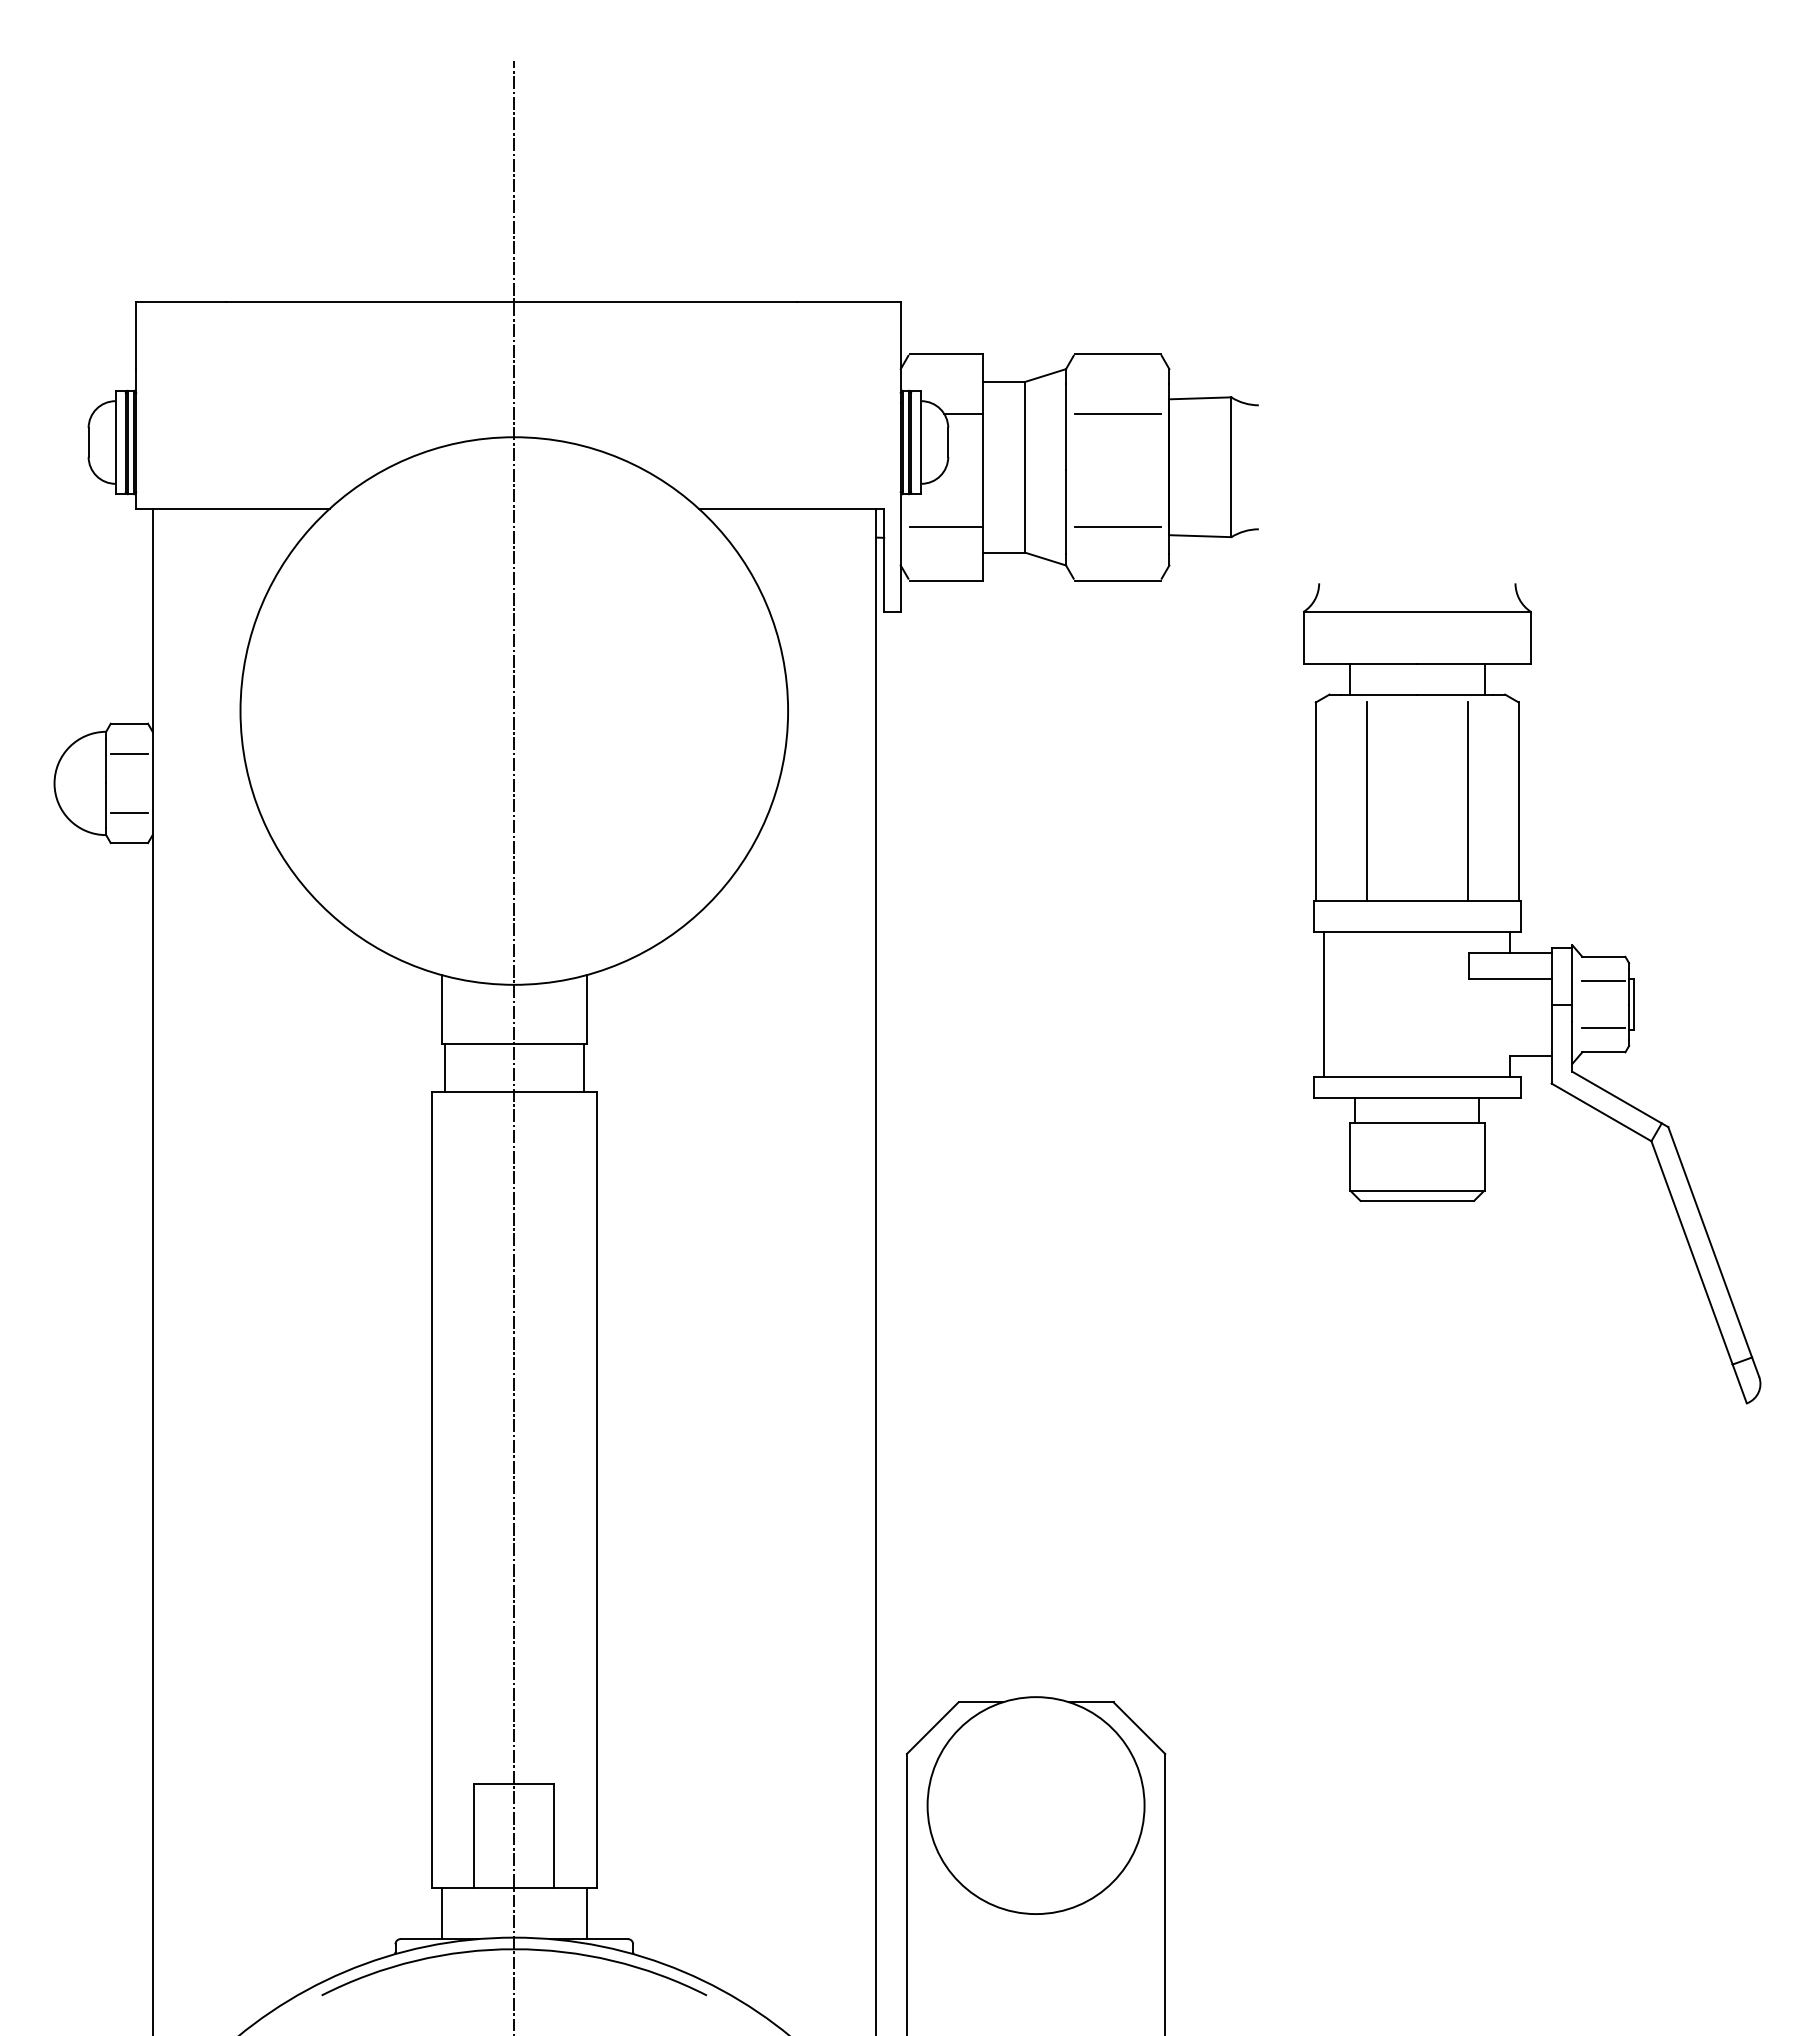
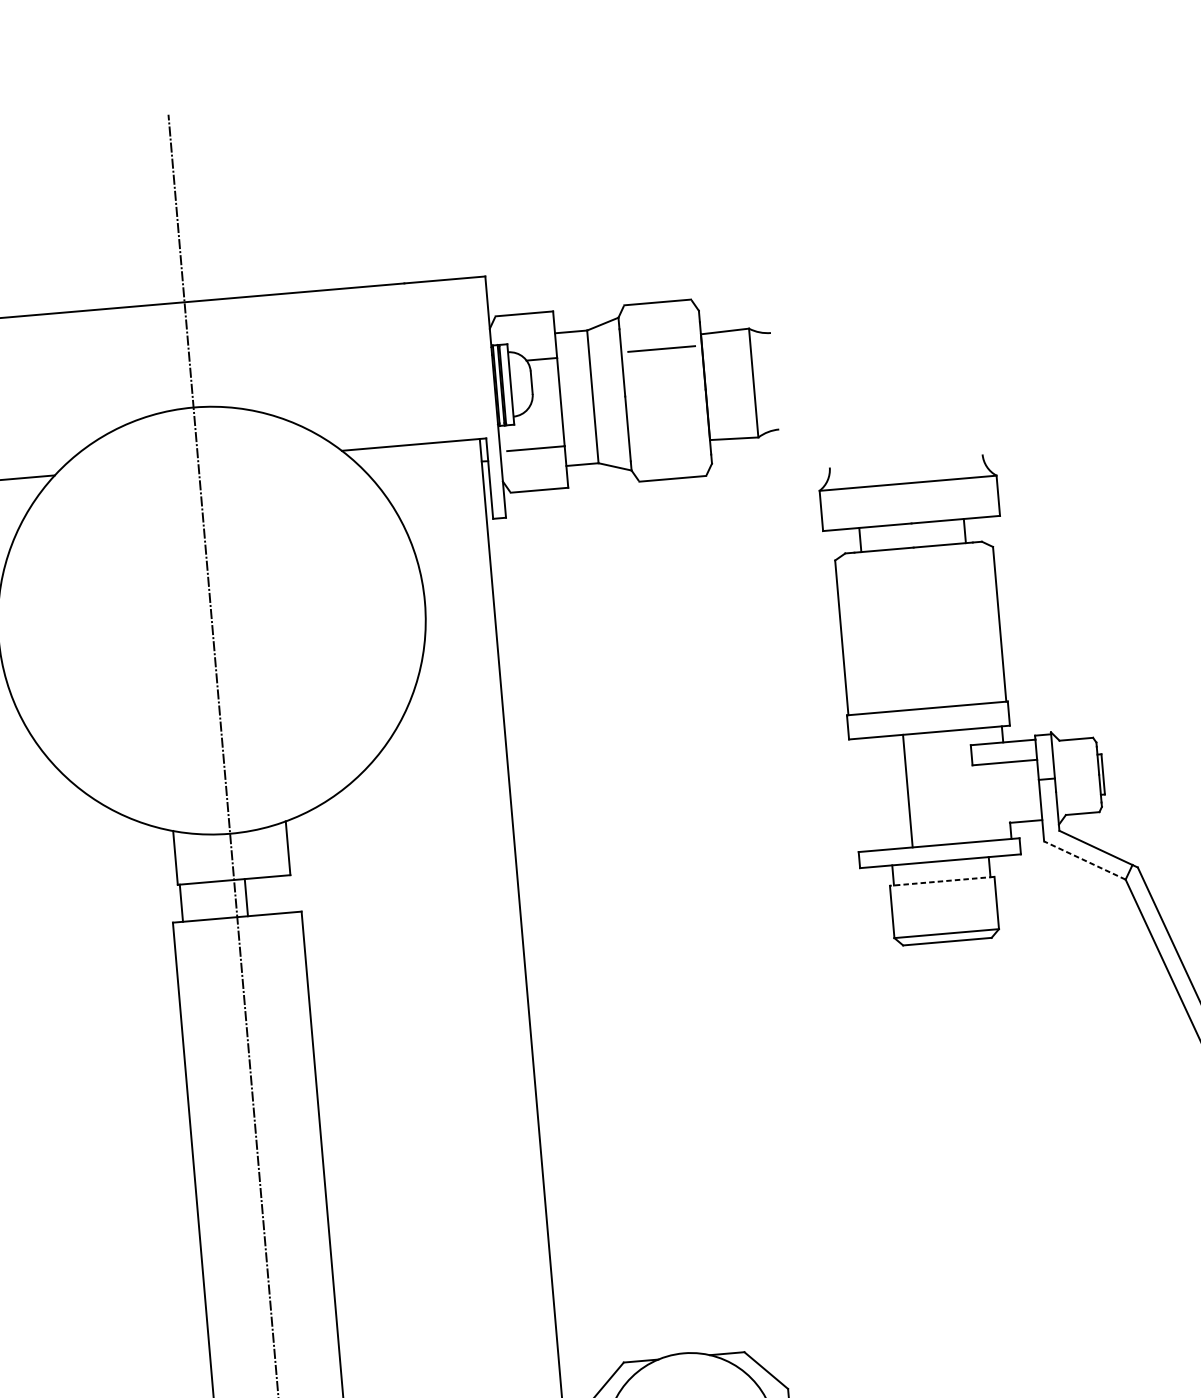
line: (1117, 527) -> (669, 437), removed
line: (1366, 801) -> (881, 634), removed
line: (1468, 801) -> (960, 627), removed
line: (1603, 980) -> (1077, 757), removed
line: (1324, 1004) -> (907, 791), moved
line: (1603, 1028) -> (1080, 795), removed
line: (584, 1067) -> (246, 897), moved
line: (1601, 1112) -> (1084, 860), solid -> dashed
line: (1416, 1123) -> (941, 881), solid -> dashed

